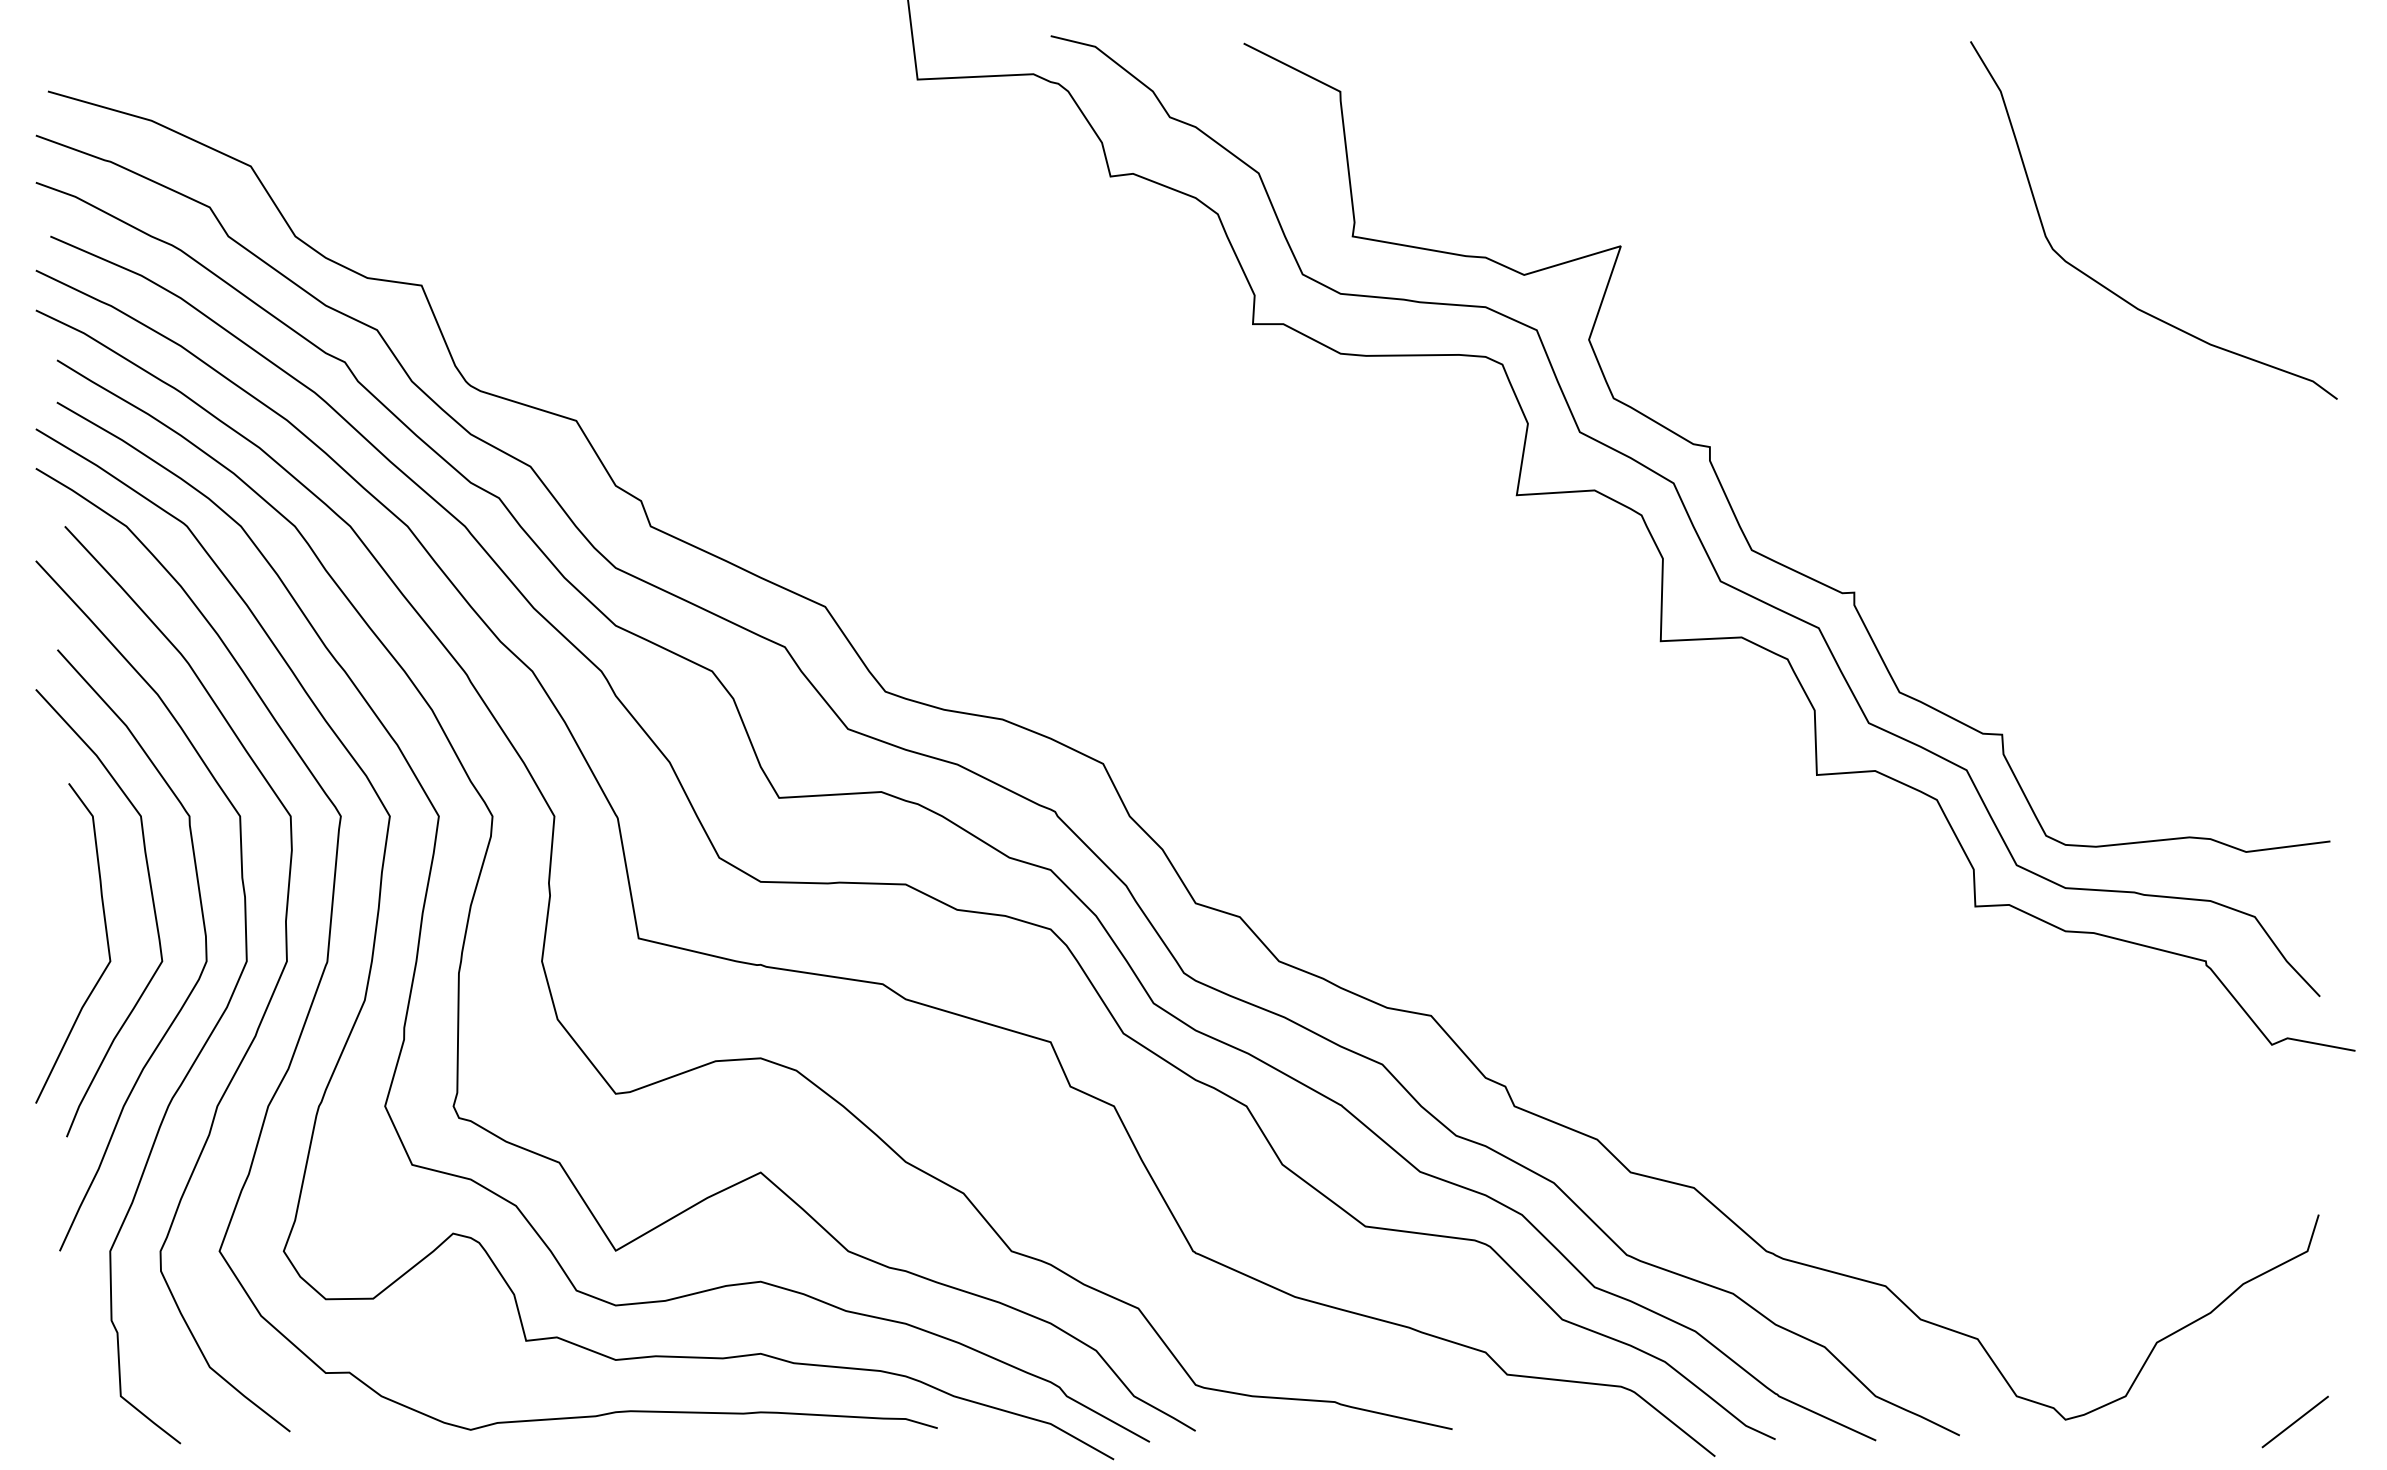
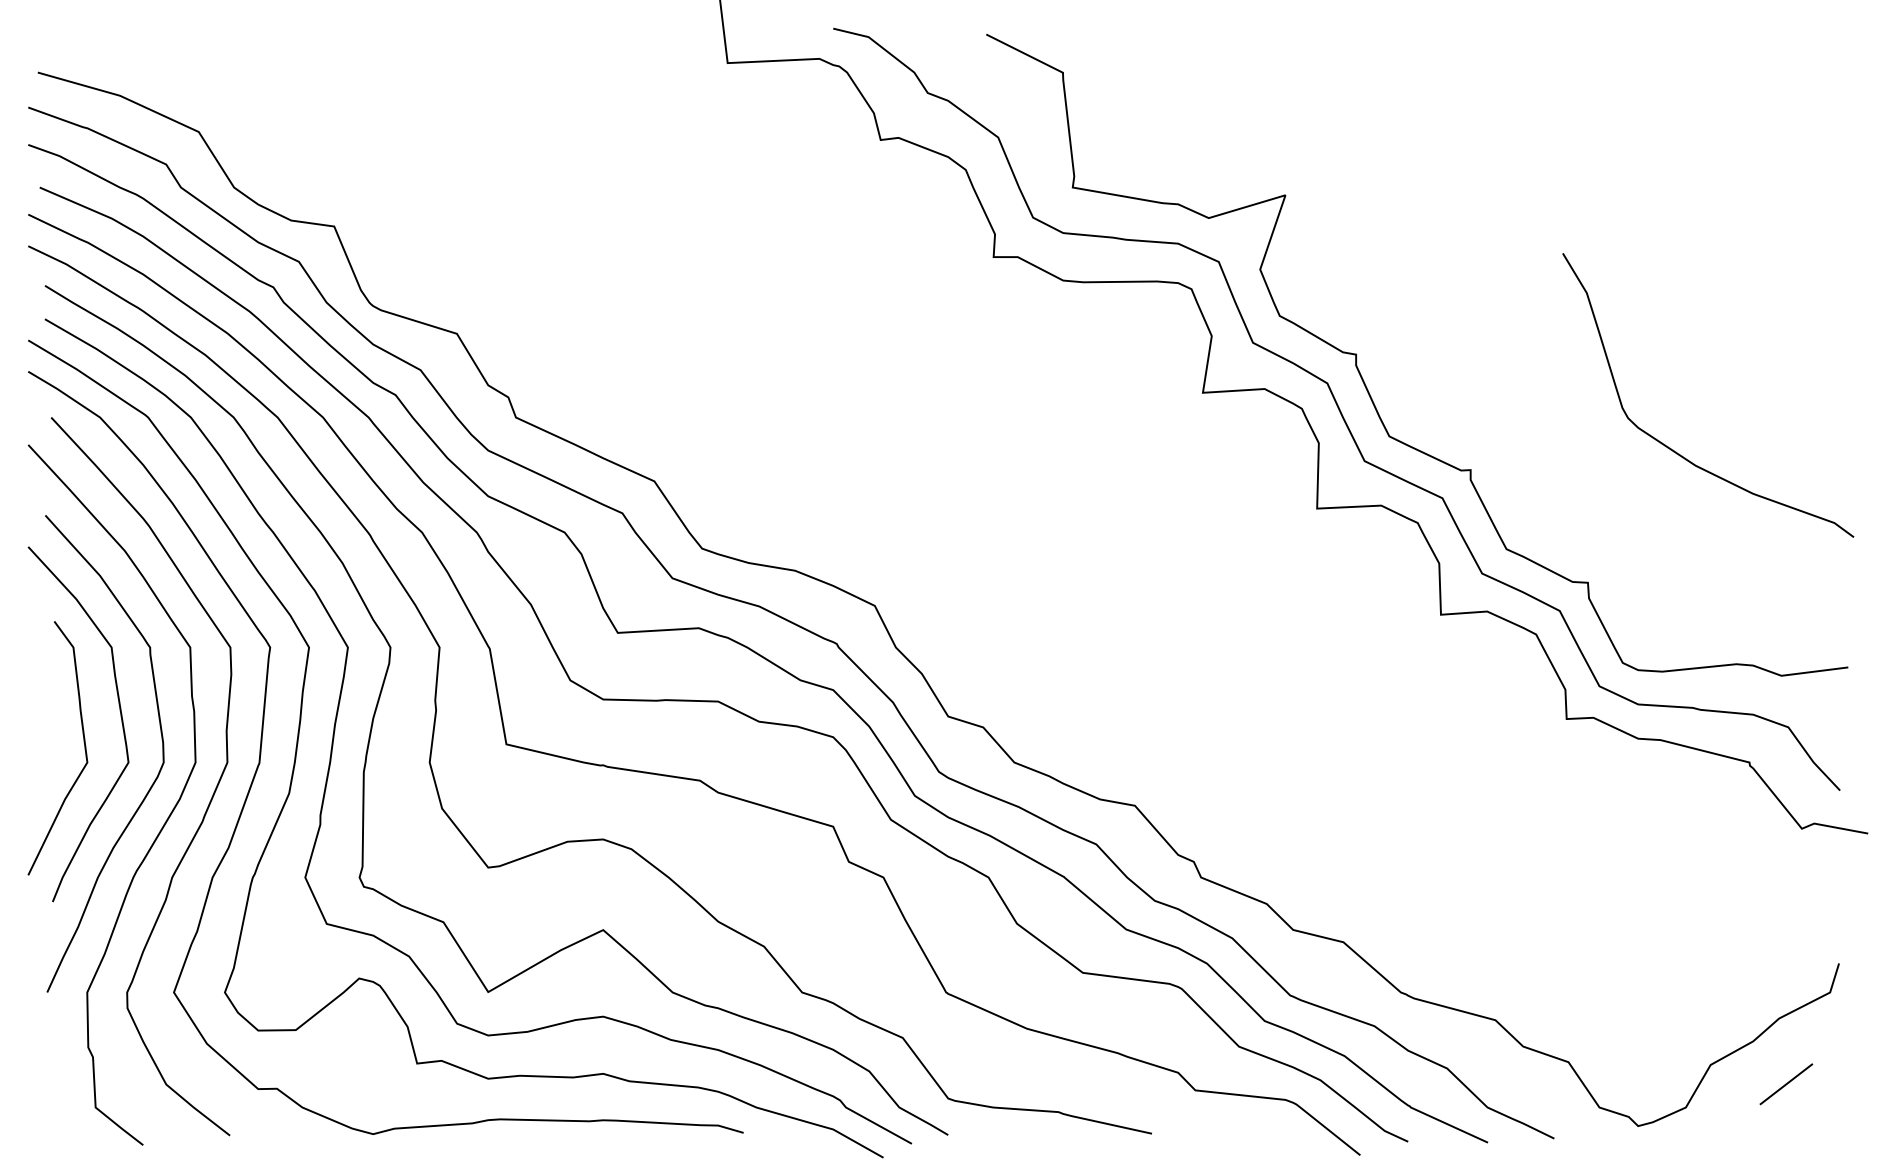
curve: (2107, 287) -> (1671, 448), moved
line: (2294, 1421) -> (1785, 1083), moved

